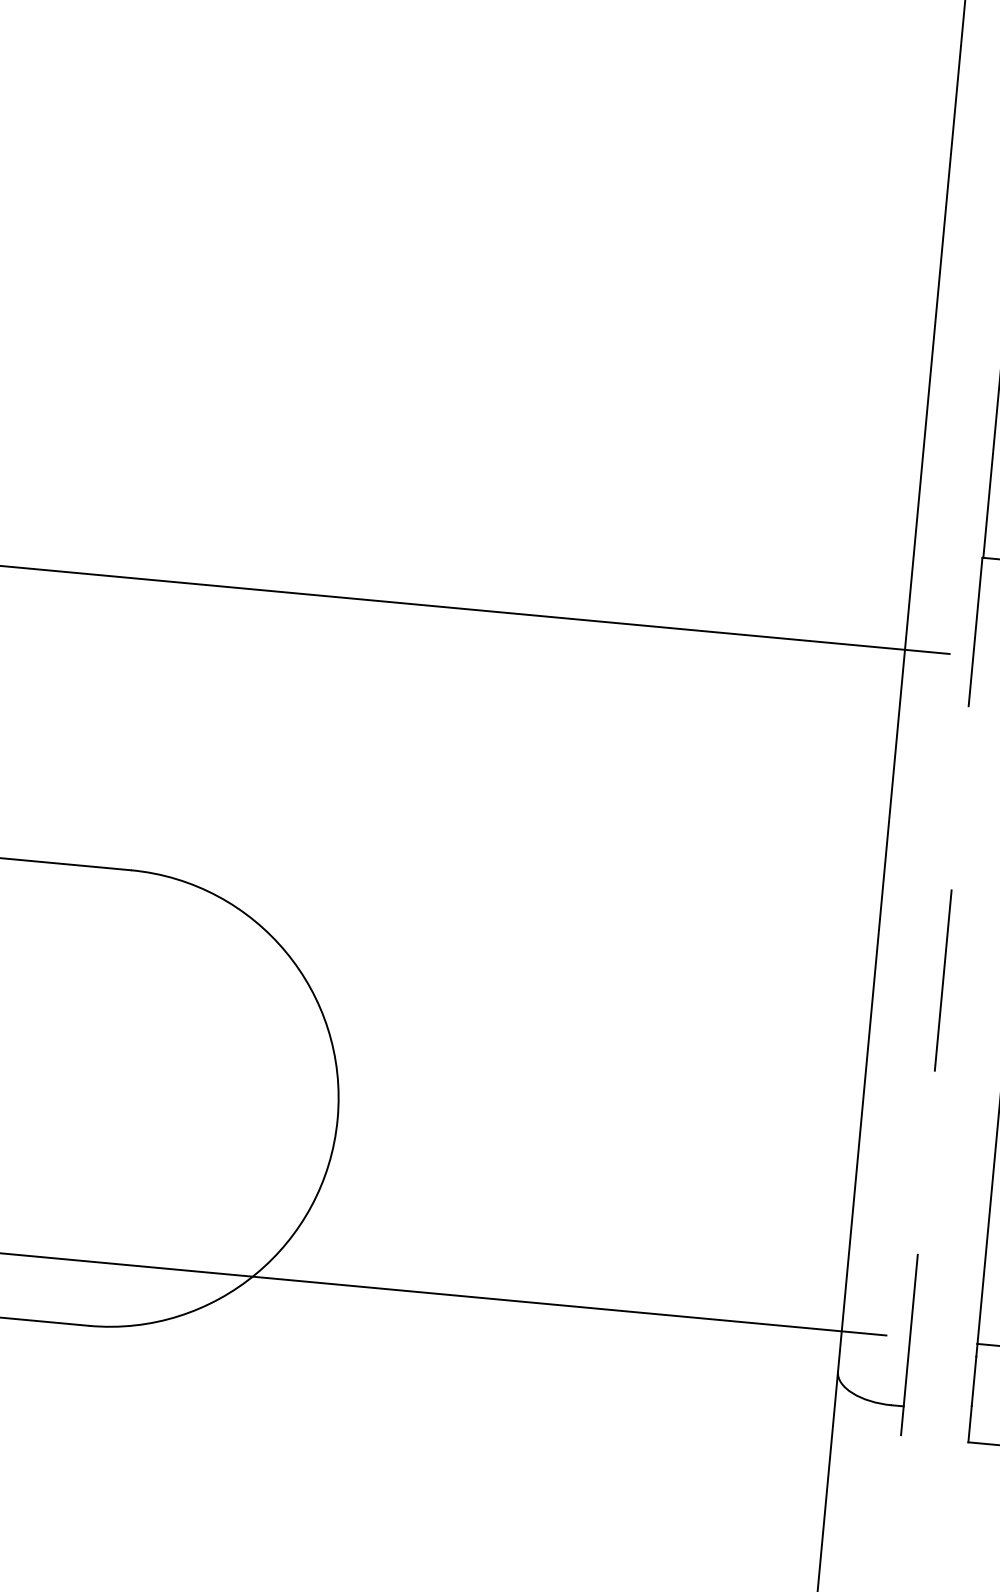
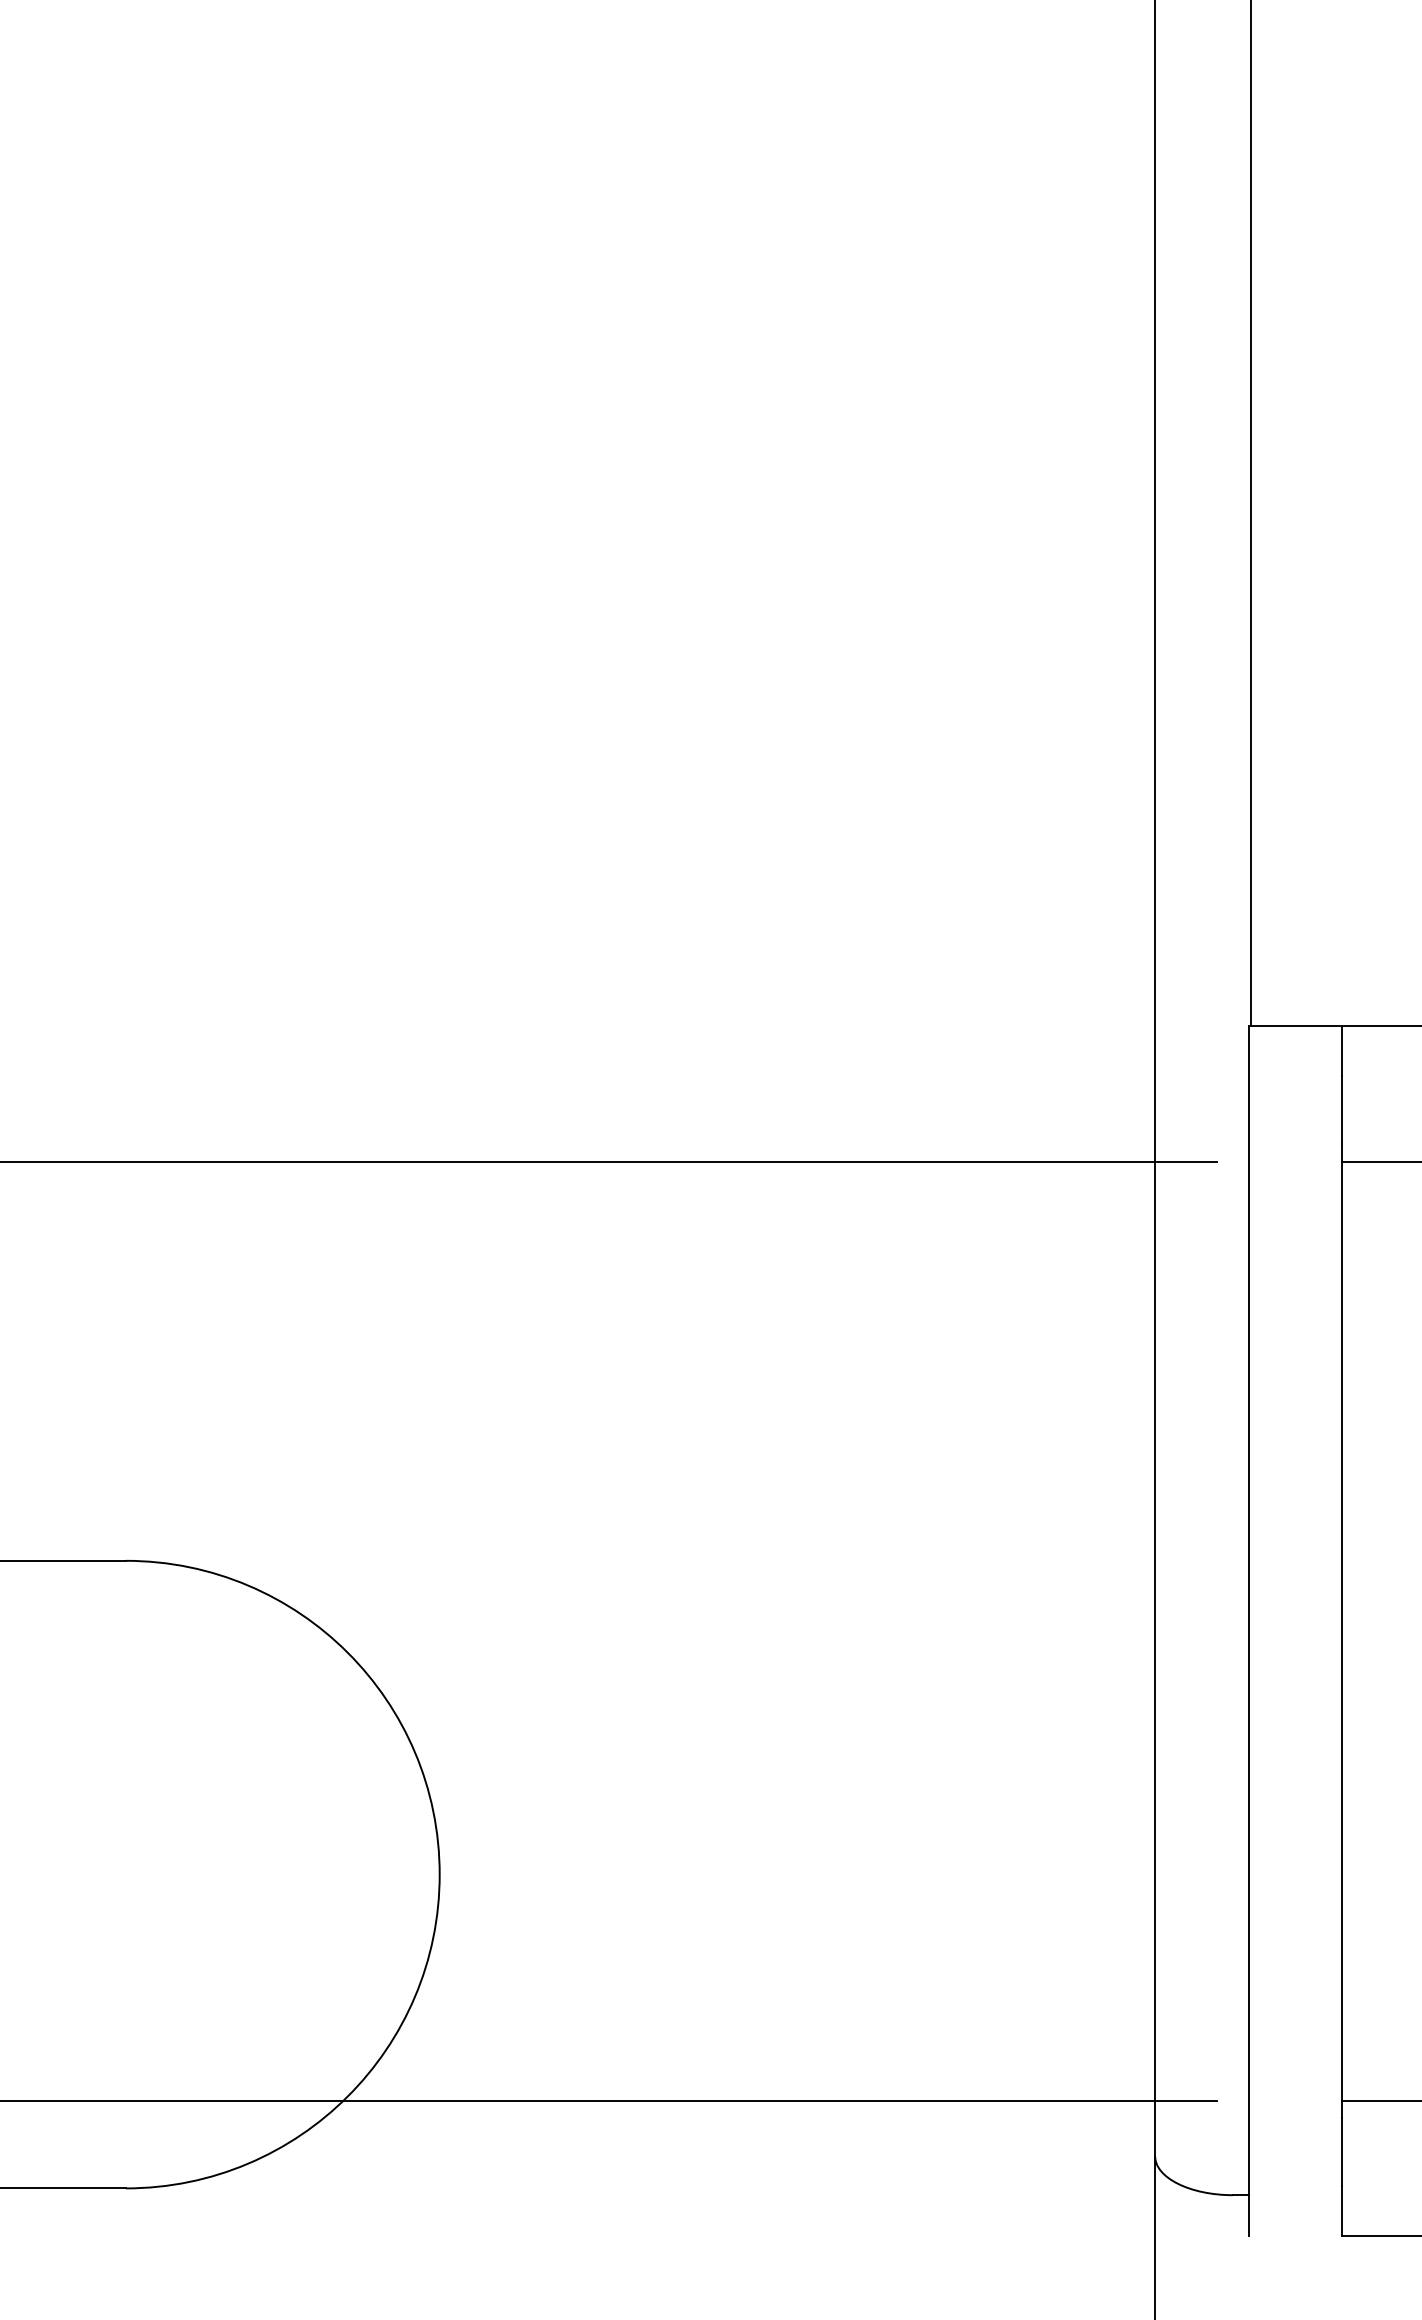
line: (941, 997) -> (1249, 1631), dashed -> solid

